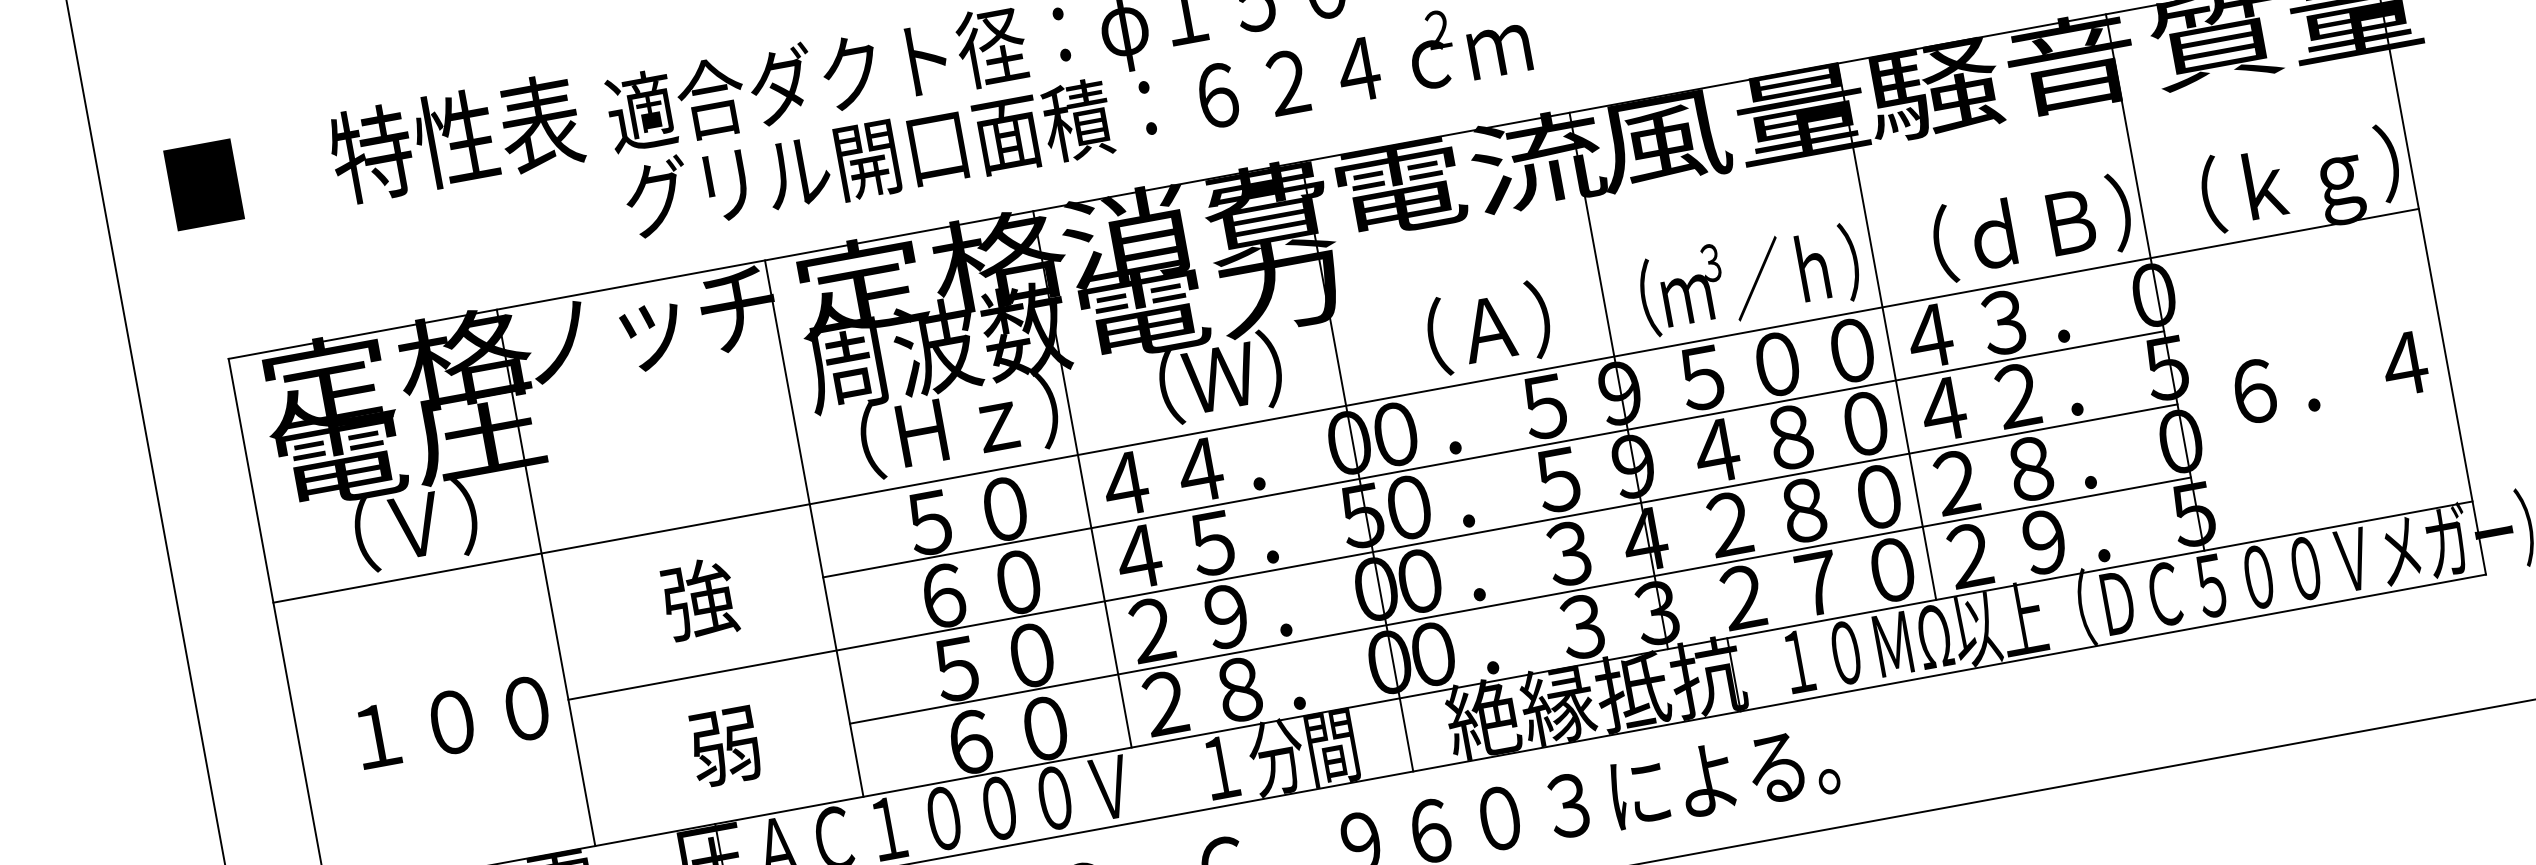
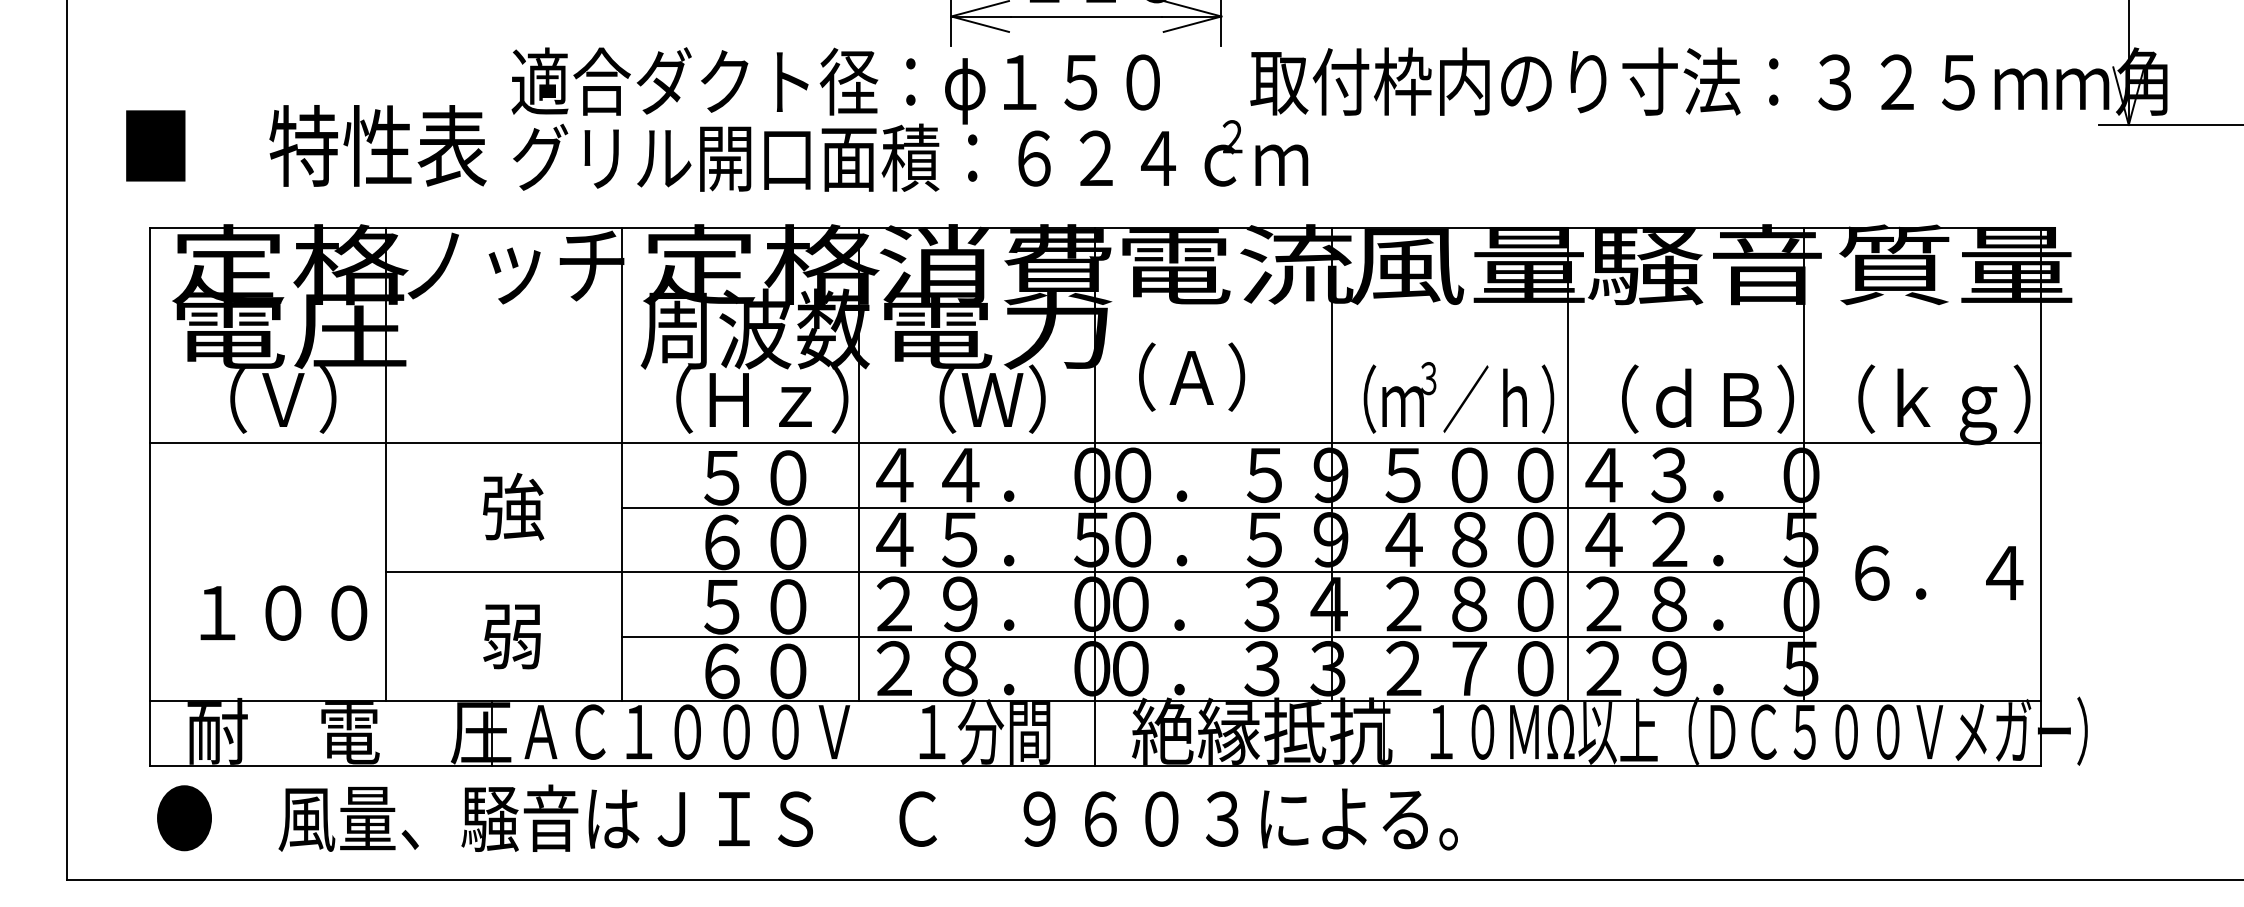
text: (374, 152) -> (306, 145), moved
text: (1489, 327) -> (1192, 376), moved
text: (452, 721) -> (283, 612), moved

